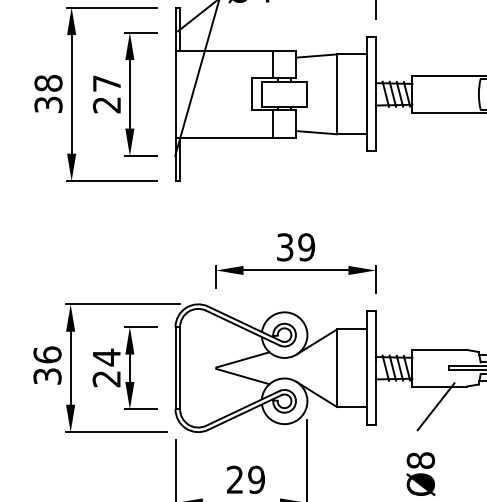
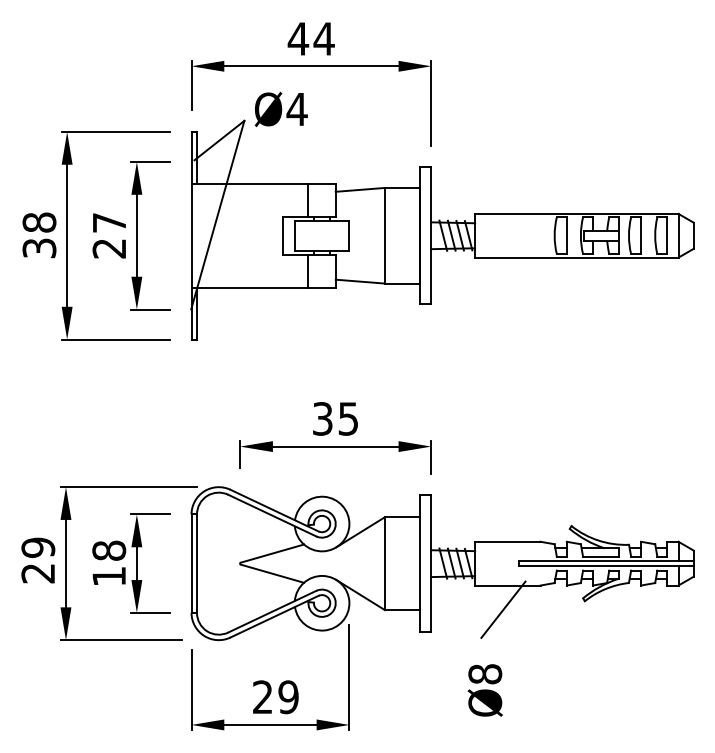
text: (306, 246) -> (348, 418), 39 -> 35
text: (47, 365) -> (38, 560), 36 -> 29
text: (107, 368) -> (109, 563), 24 -> 18

